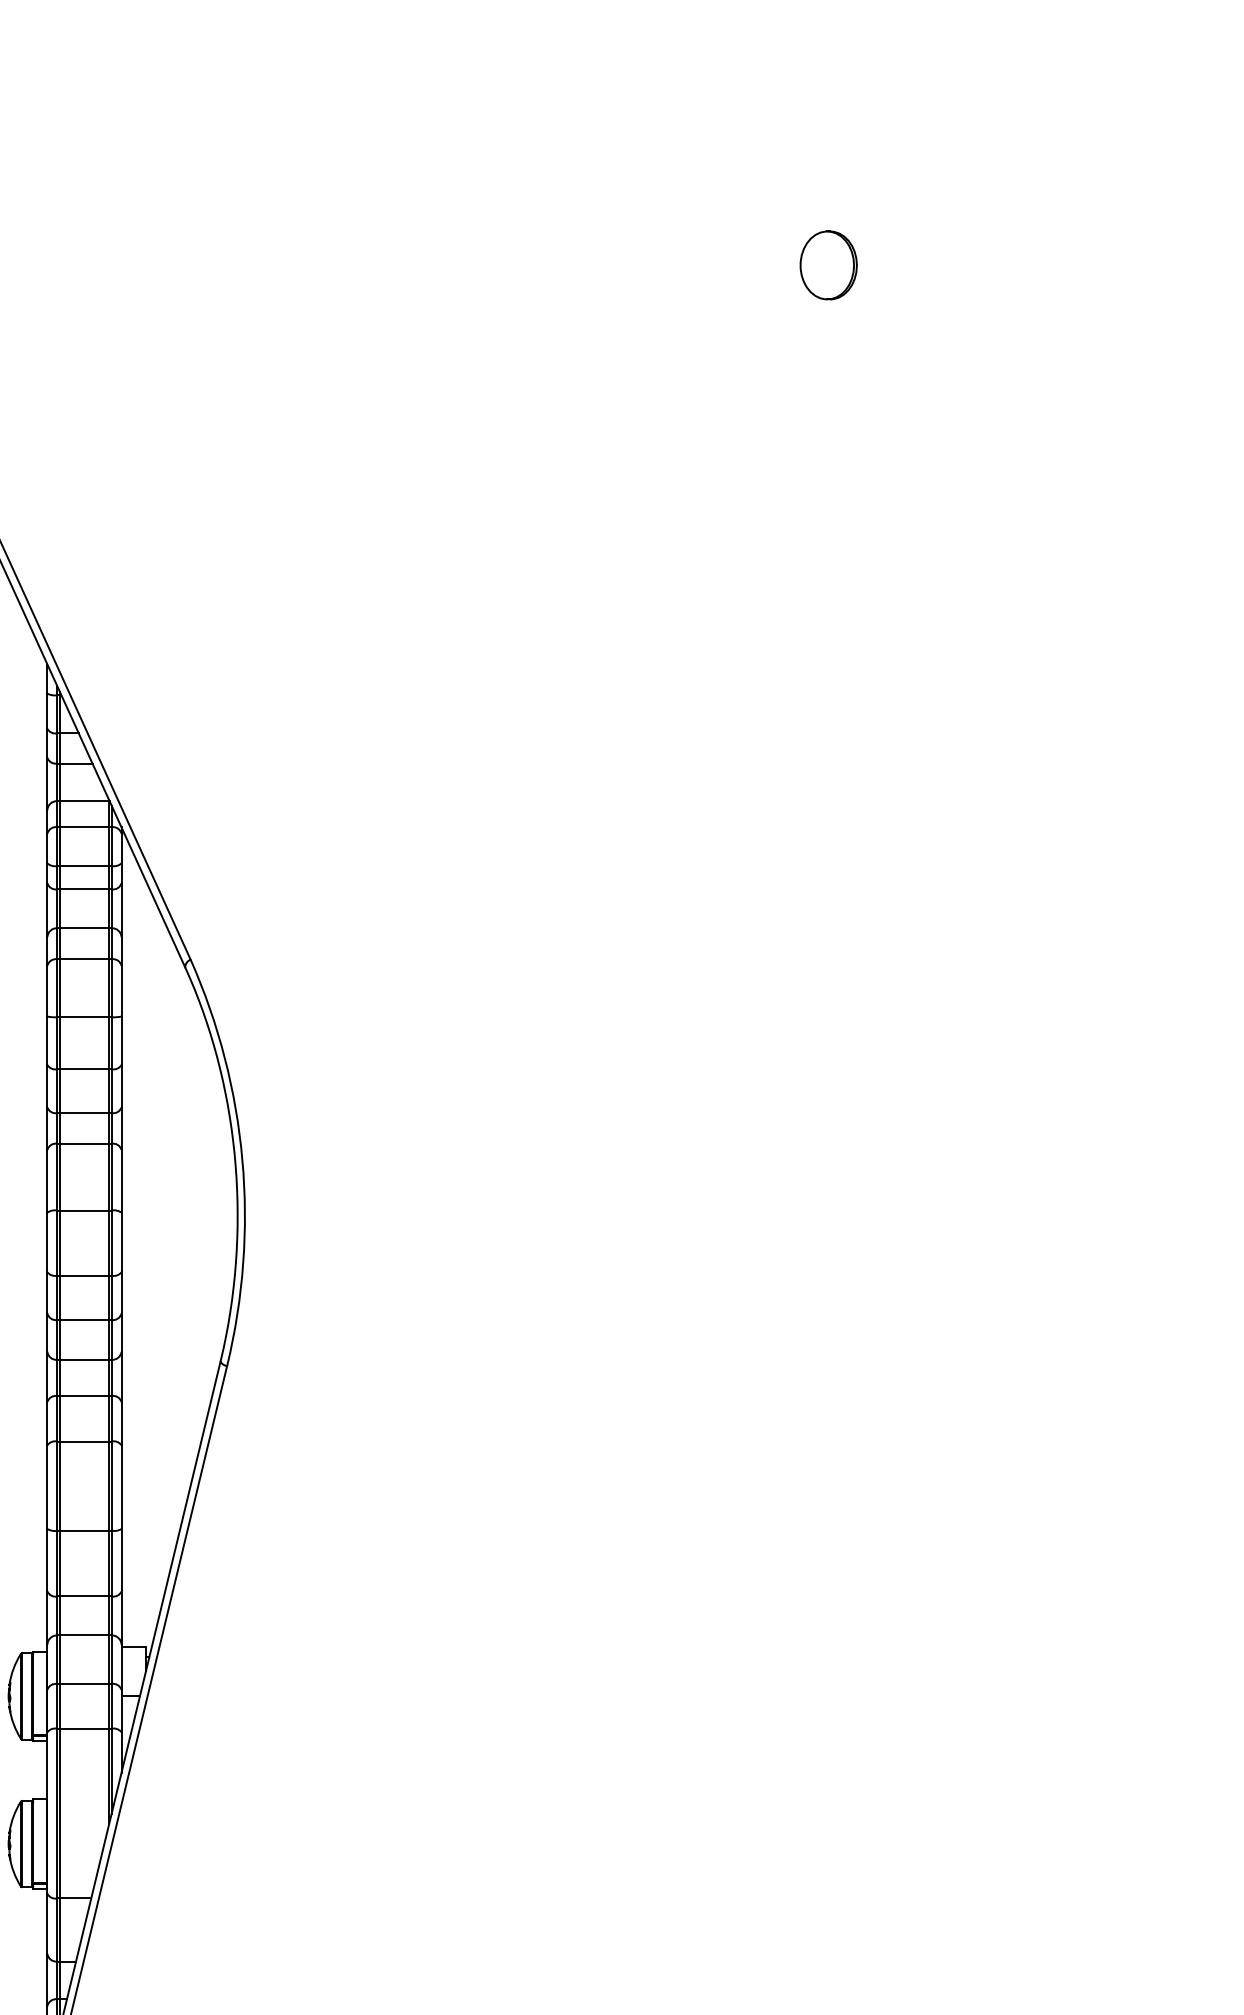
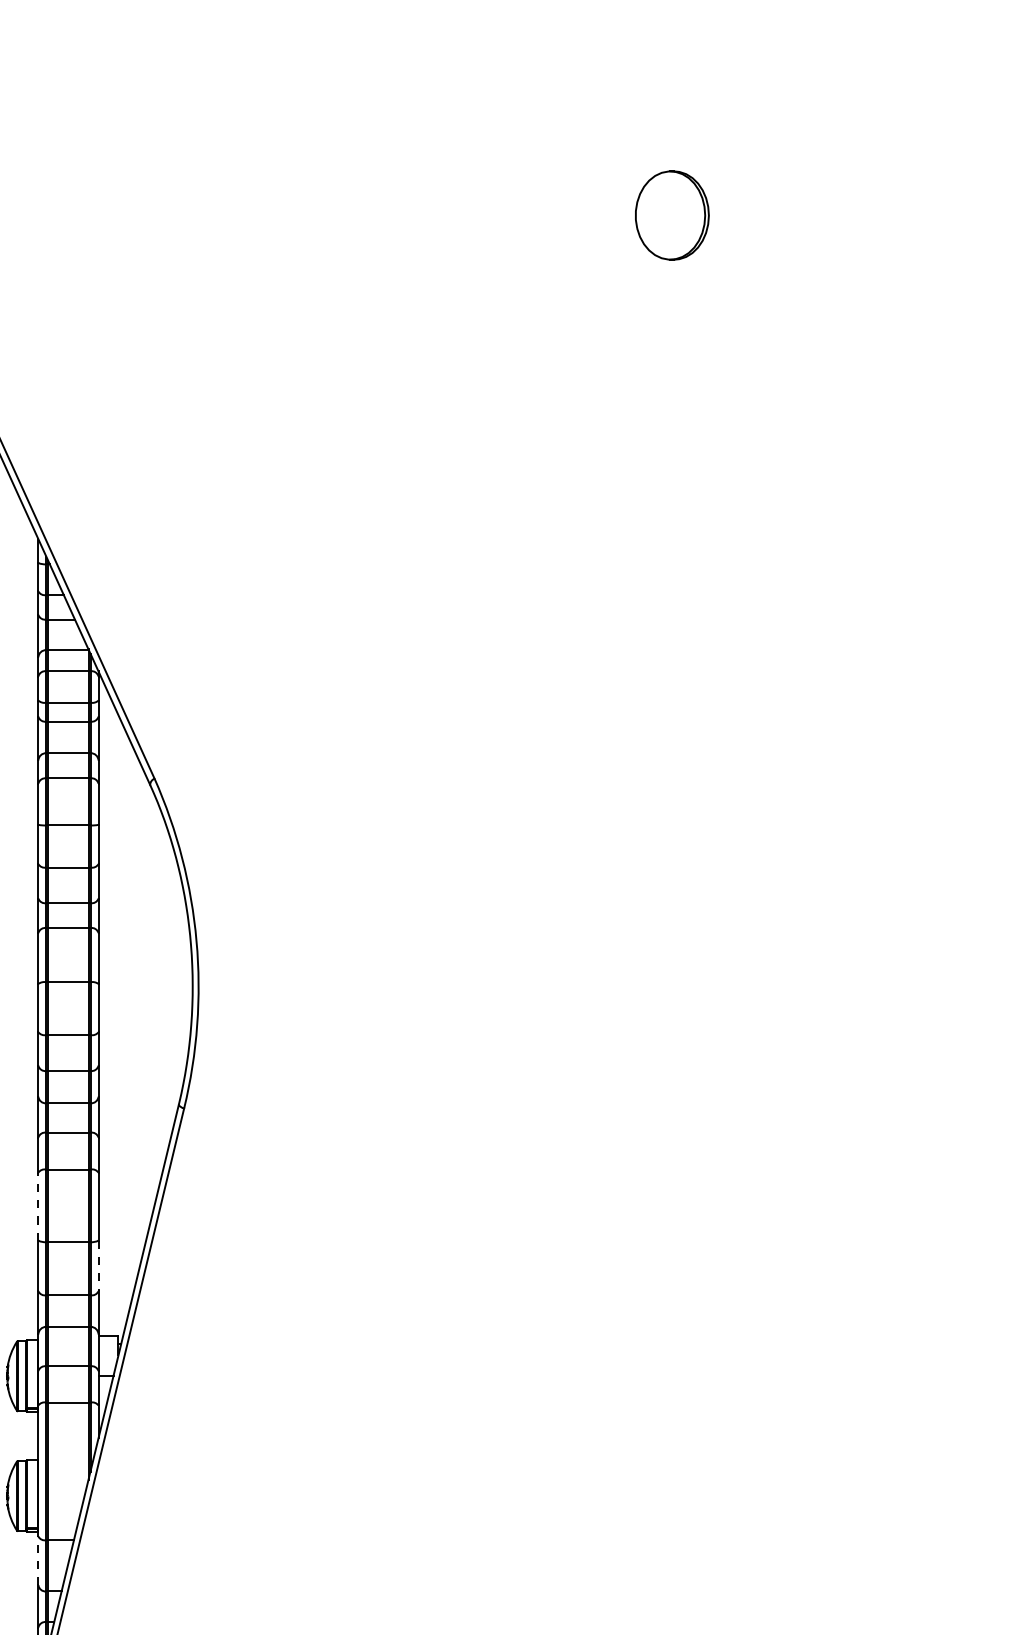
part: (828, 265) -> (672, 215), size x1.6
line: (47, 1487) -> (38, 1206), solid -> dashed
line: (121, 1560) -> (98, 1266), solid -> dashed
line: (47, 1923) -> (38, 1560), solid -> dashed

